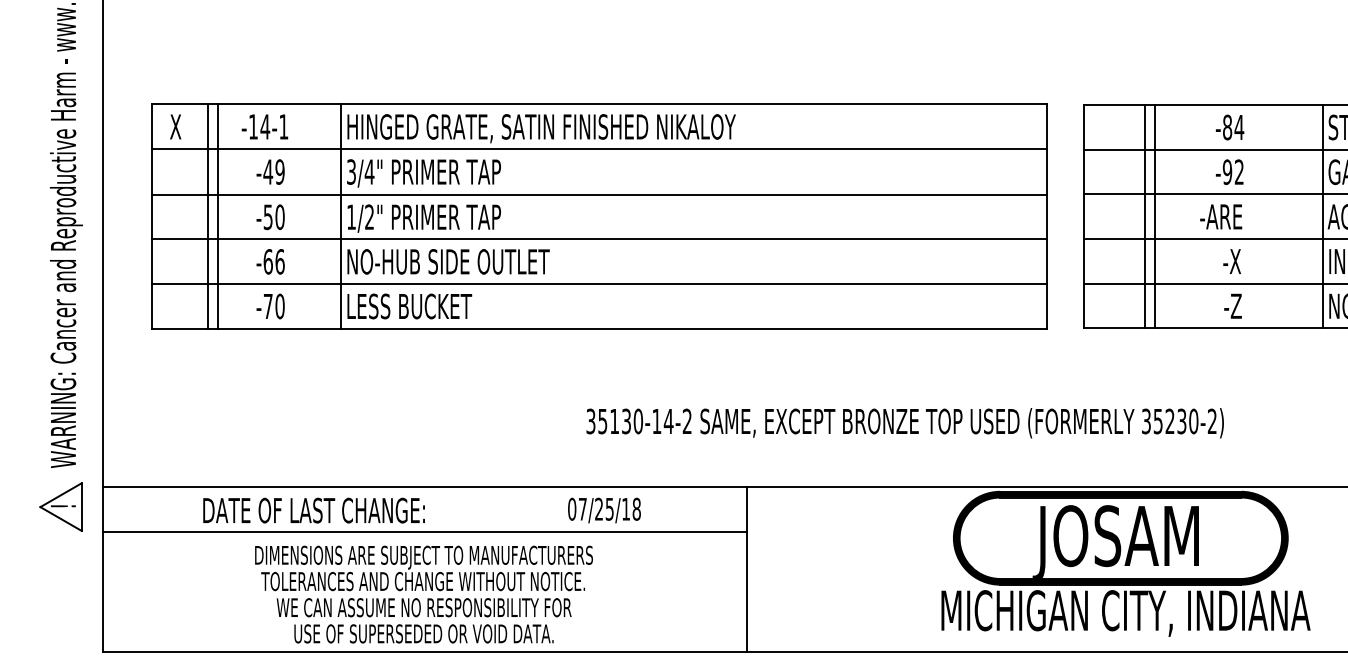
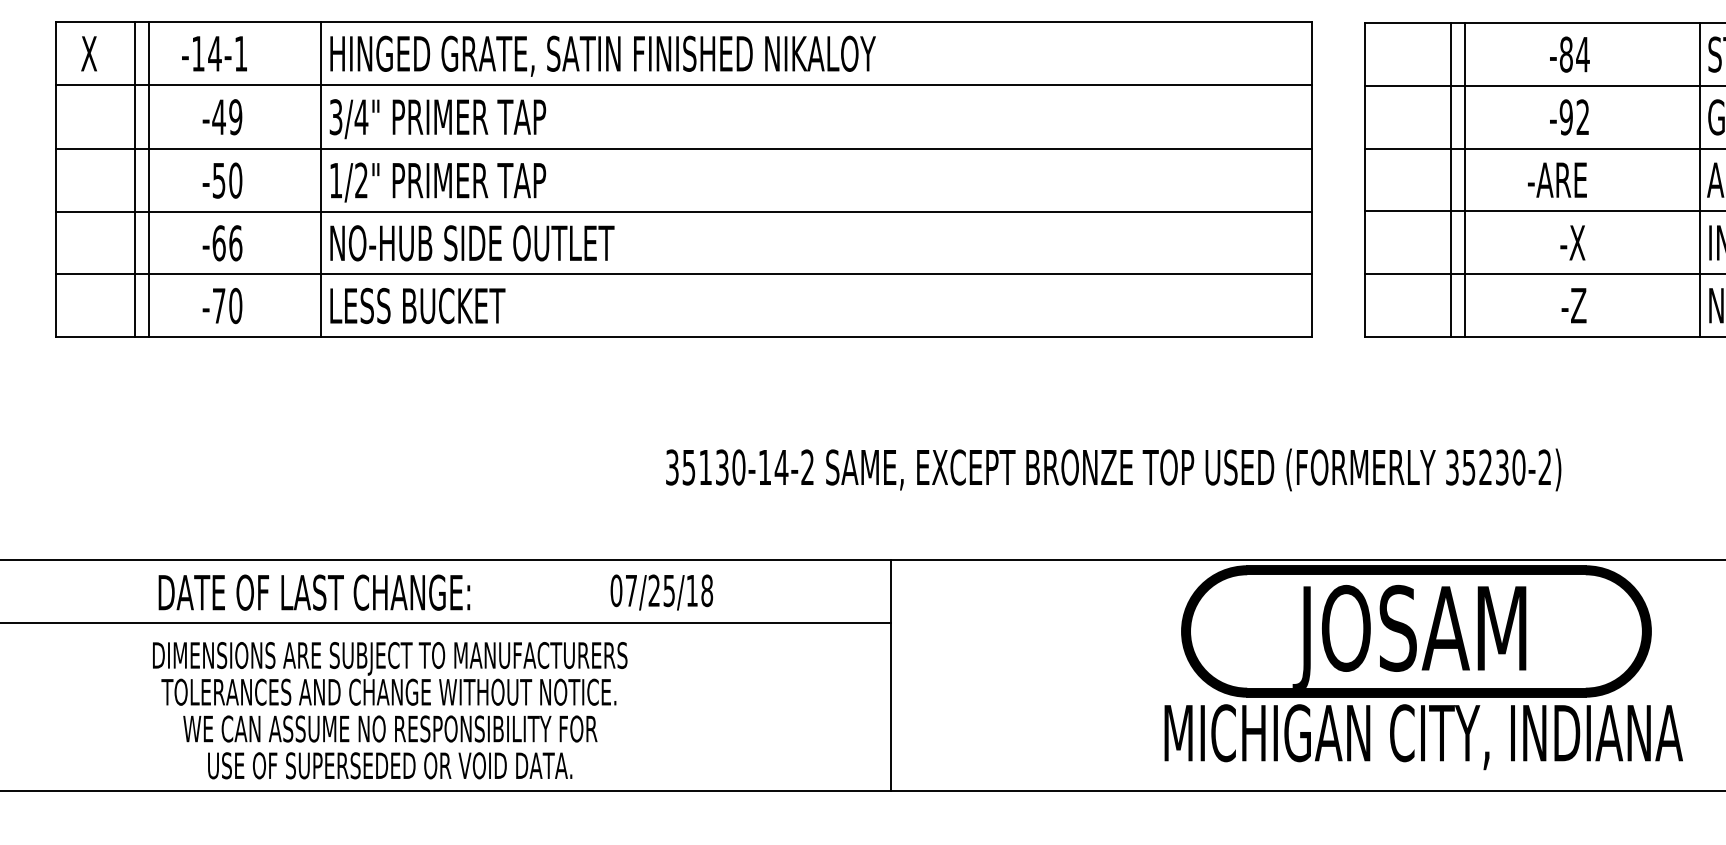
text: (313, 510) -> (313, 592), moved
text: (604, 510) -> (661, 592), moved
text: (423, 594) -> (389, 710), moved

